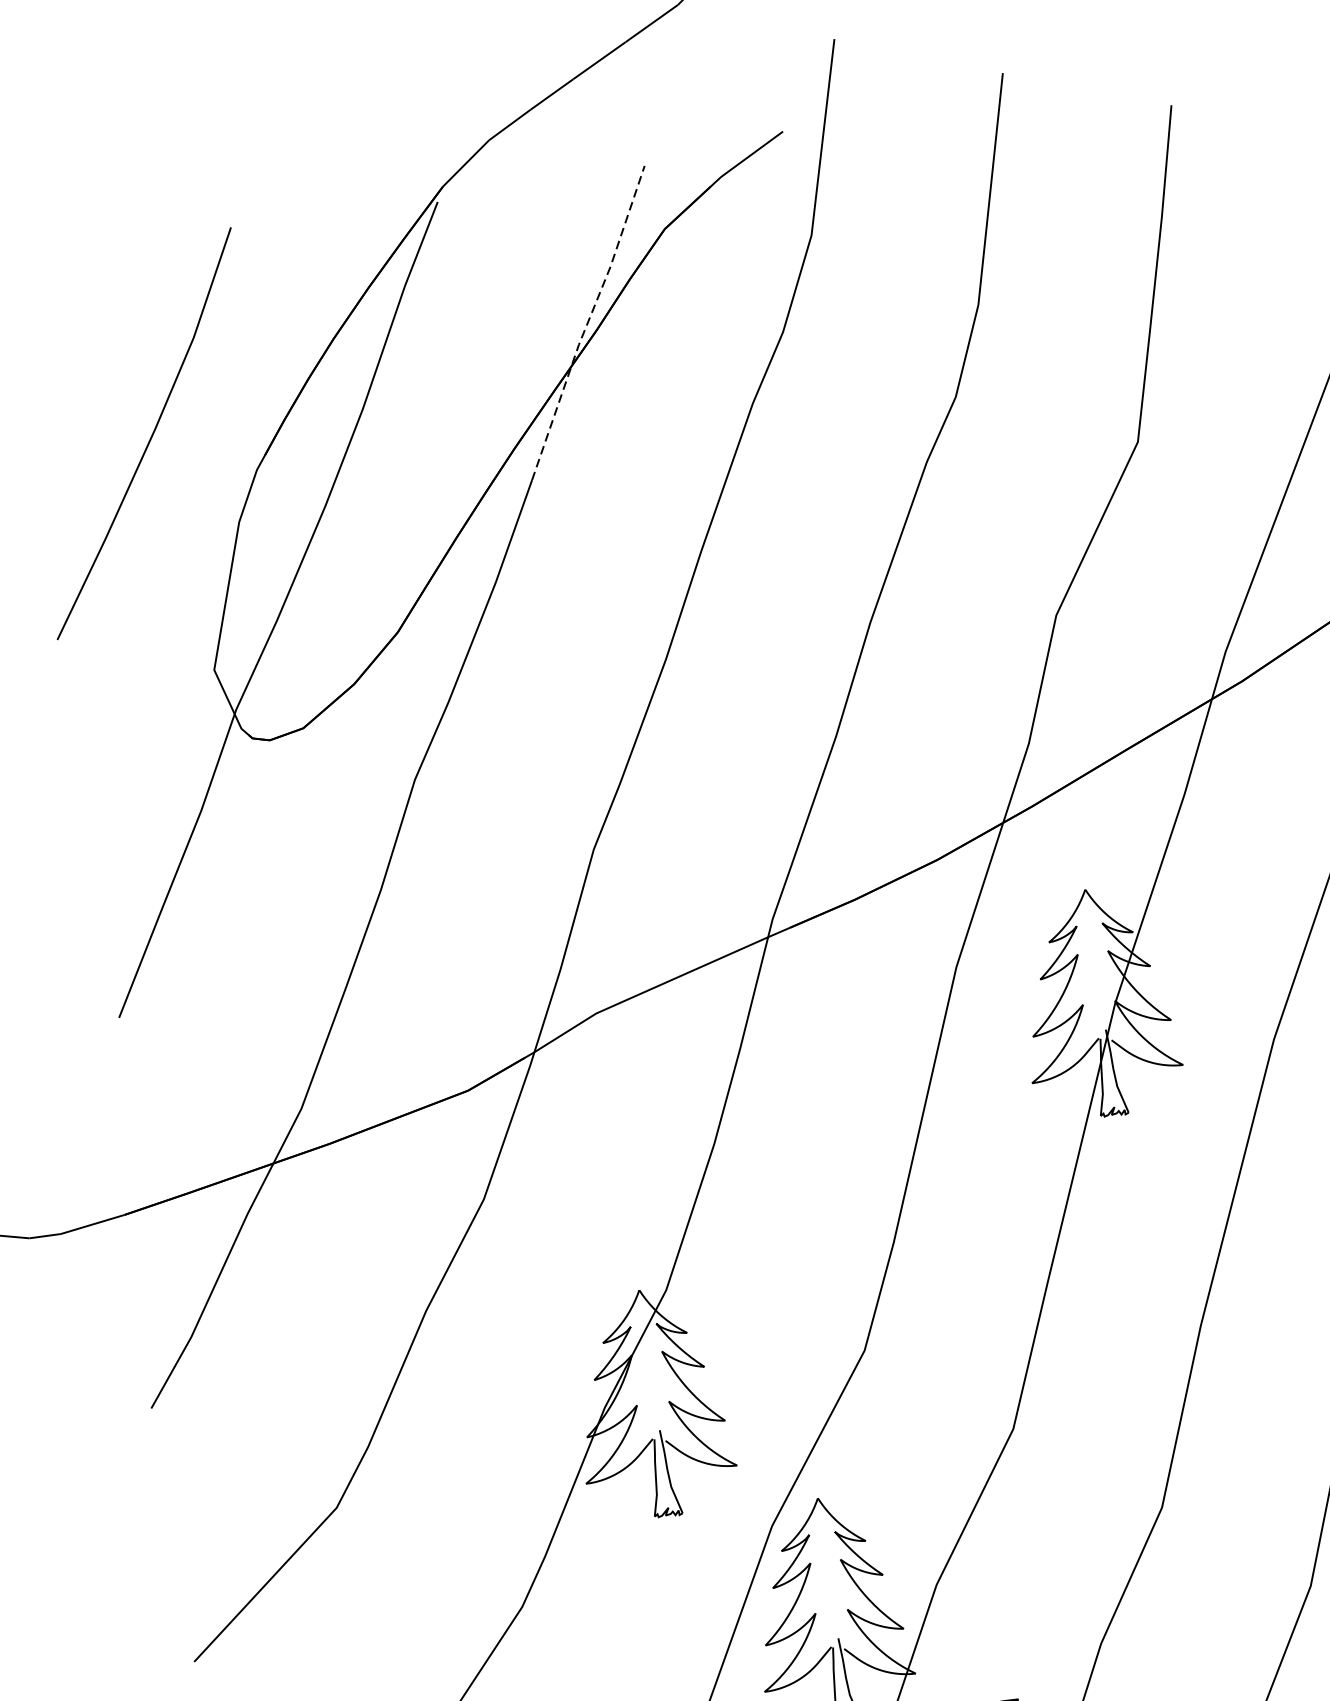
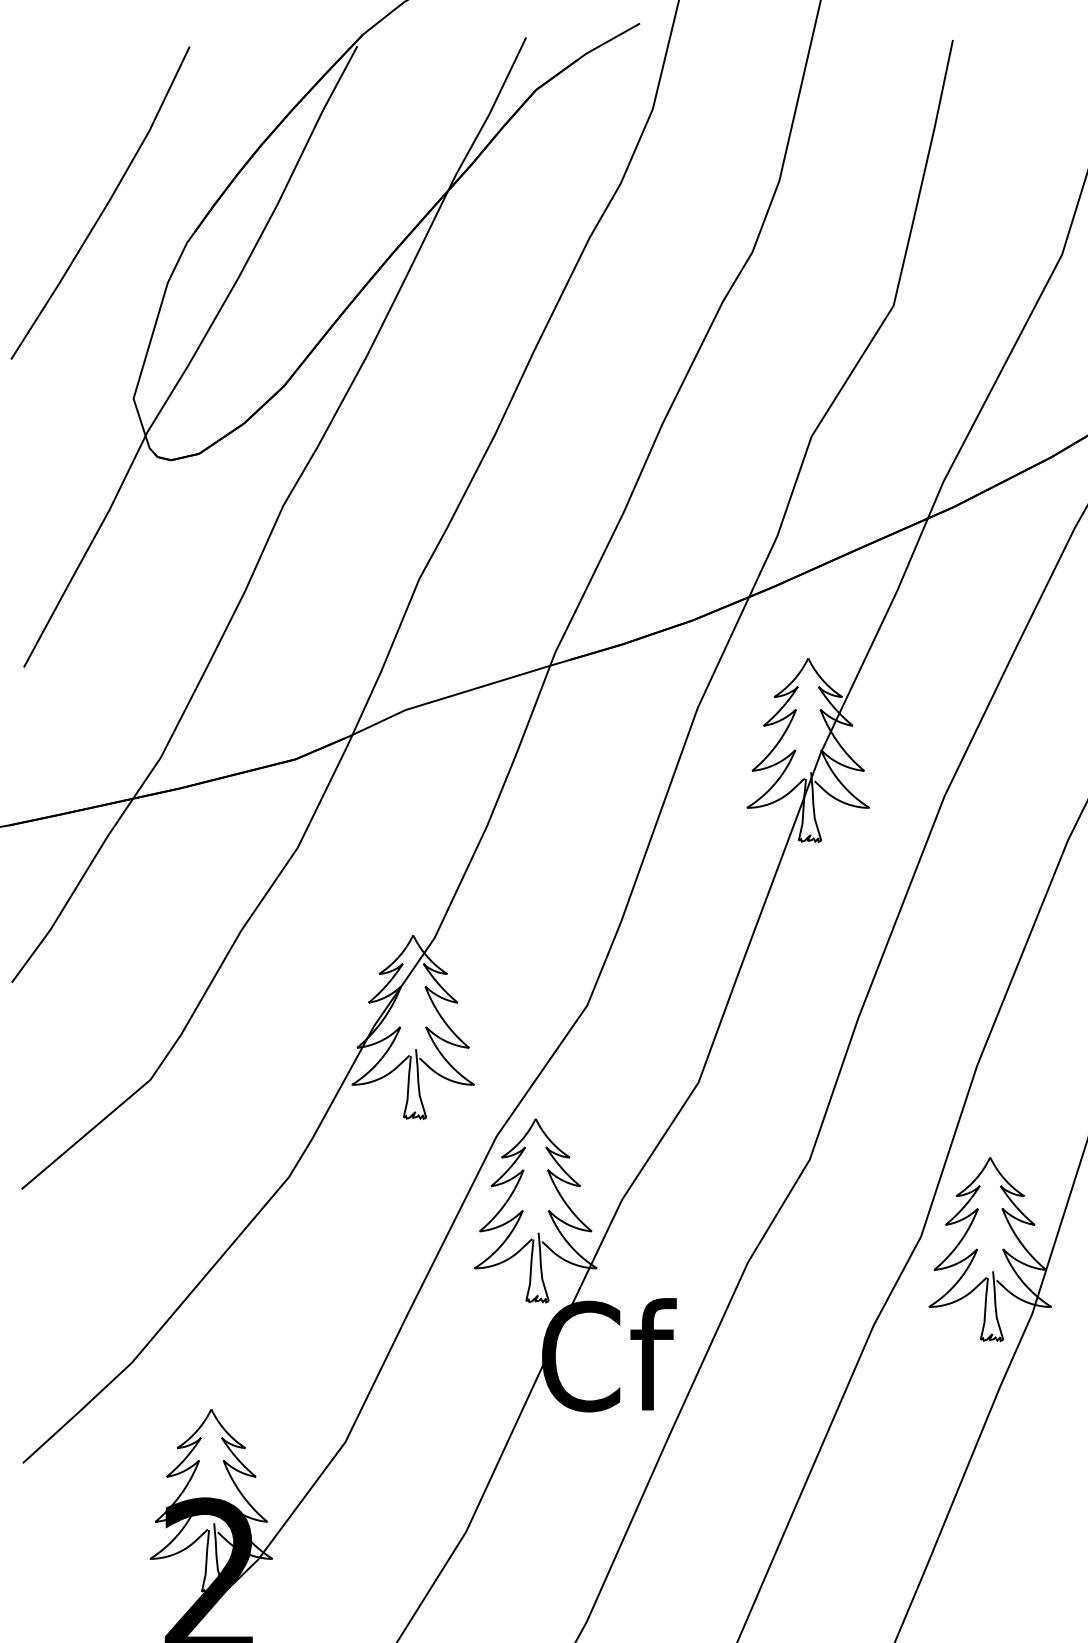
line: (587, 322) -> (465, 157), dashed -> solid

